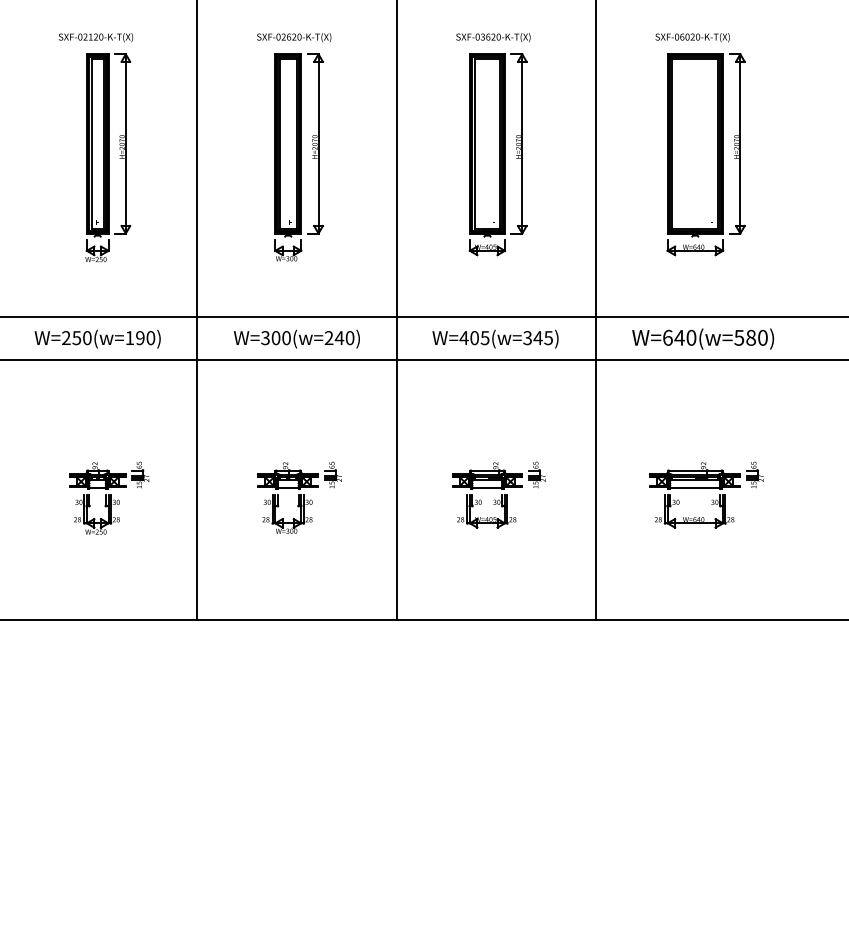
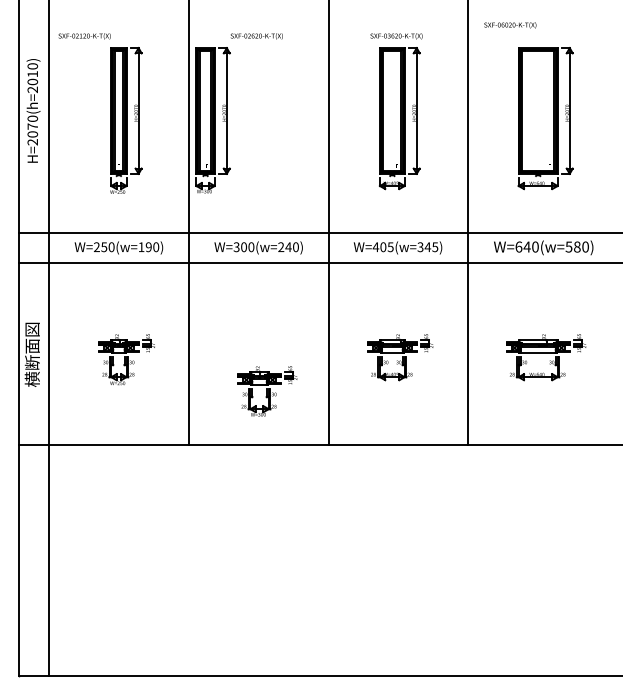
text: (95, 37) -> (84, 36), moved
text: (692, 37) -> (510, 25), moved
part: (298, 157) -> (212, 120), moved
part: (299, 498) -> (267, 391), moved

